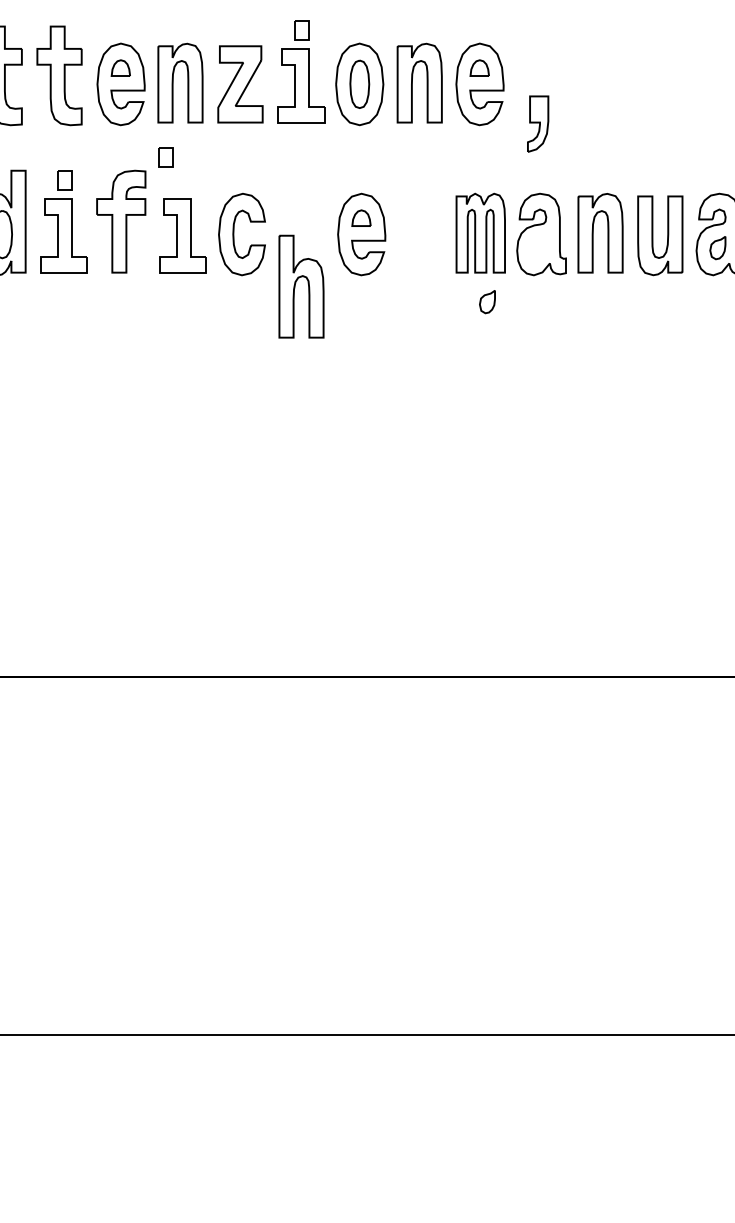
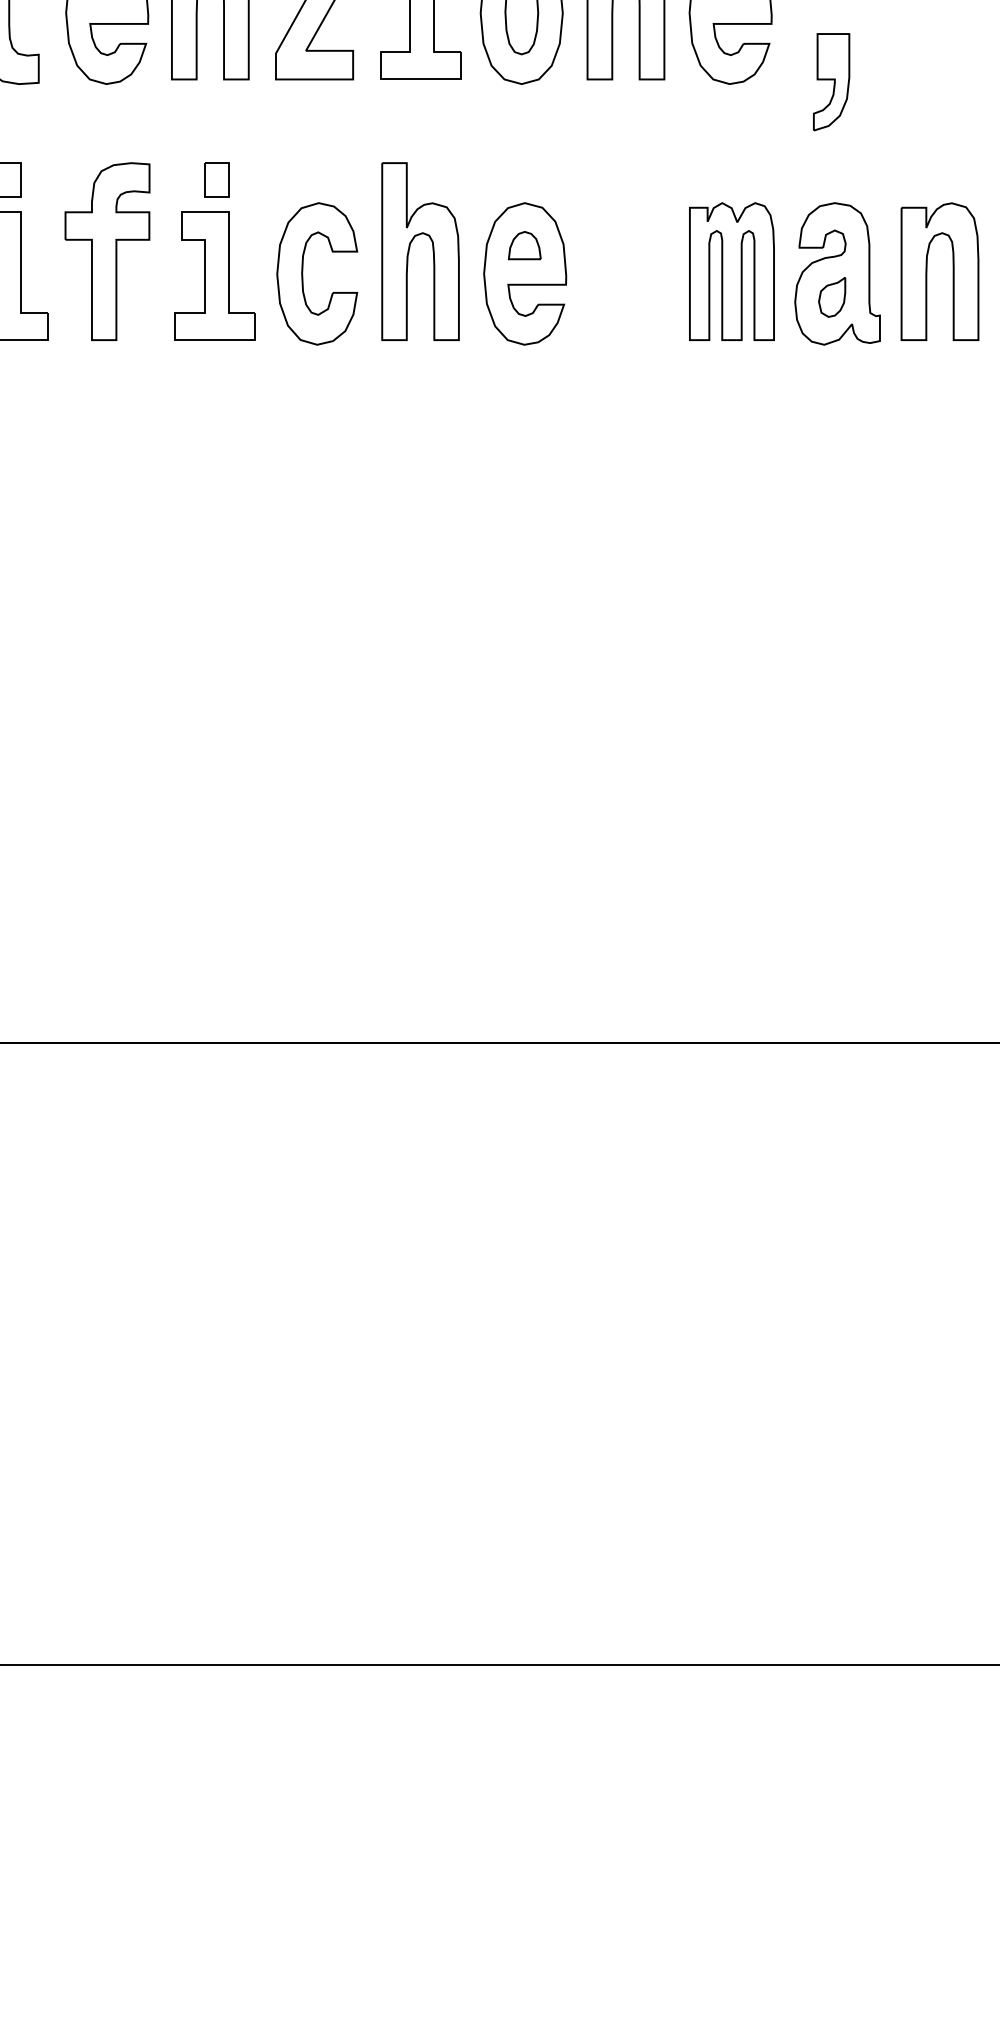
part: (165, 157) -> (215, 180), moved
part: (301, 286) -> (420, 251), moved
part: (487, 302) -> (832, 298), moved

